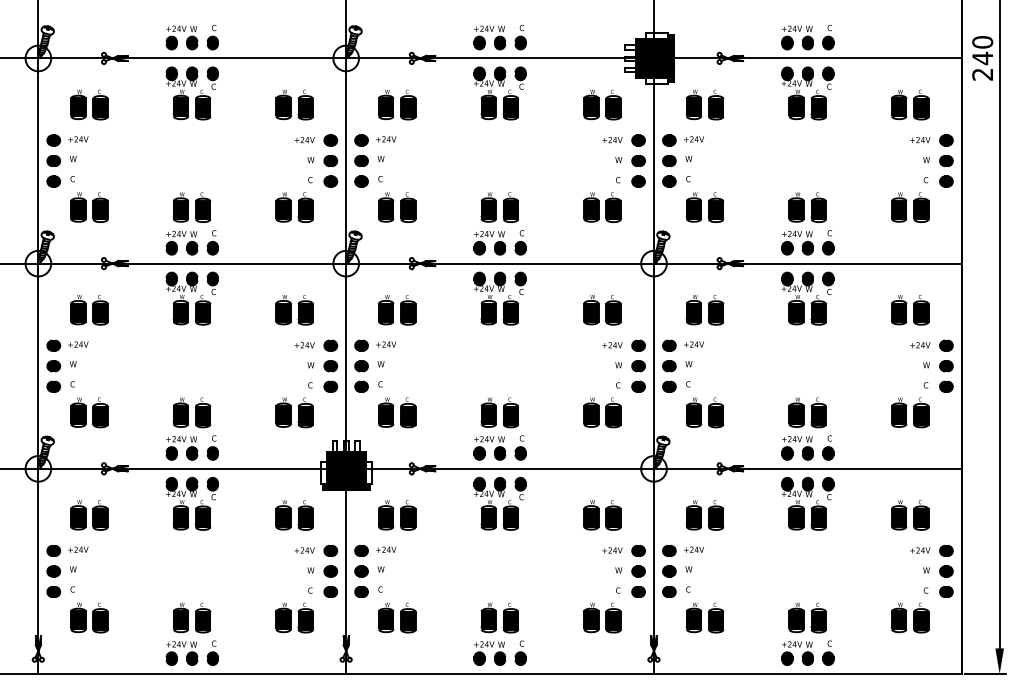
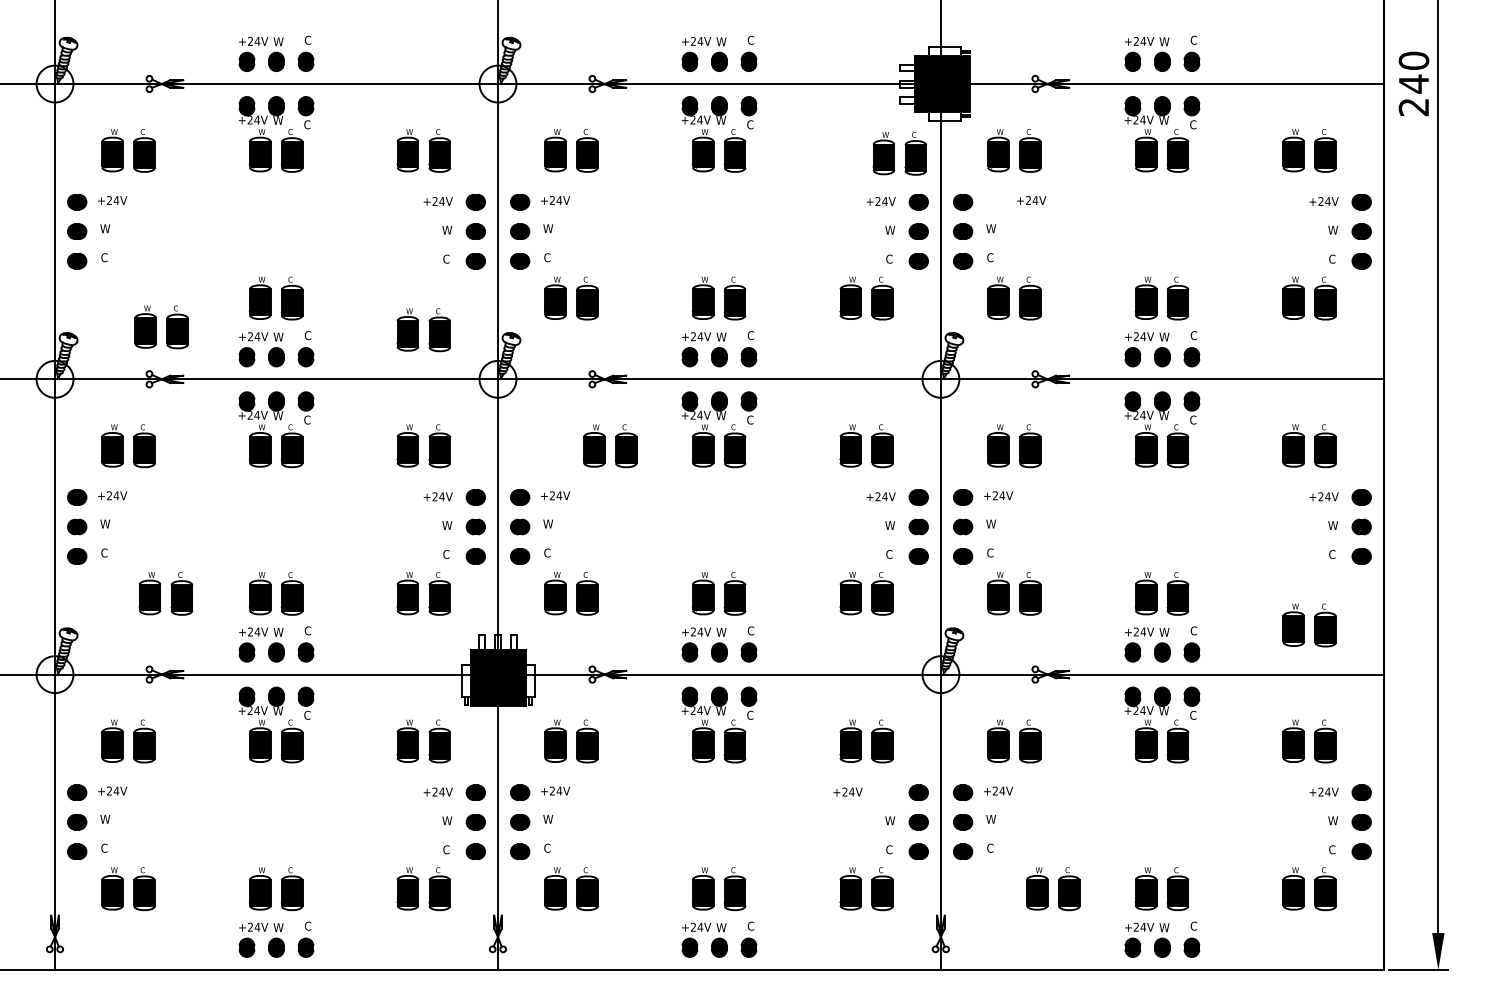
part: (602, 104) -> (899, 153), moved
text: (694, 139) -> (1032, 200), moved
part: (89, 207) -> (161, 327), moved
part: (294, 207) -> (423, 330), moved
part: (397, 310) -> (610, 446), moved
part: (89, 412) -> (166, 593), moved
part: (910, 412) -> (1310, 625), moved
text: (612, 550) -> (848, 792), moved
part: (704, 617) -> (1052, 888), moved

